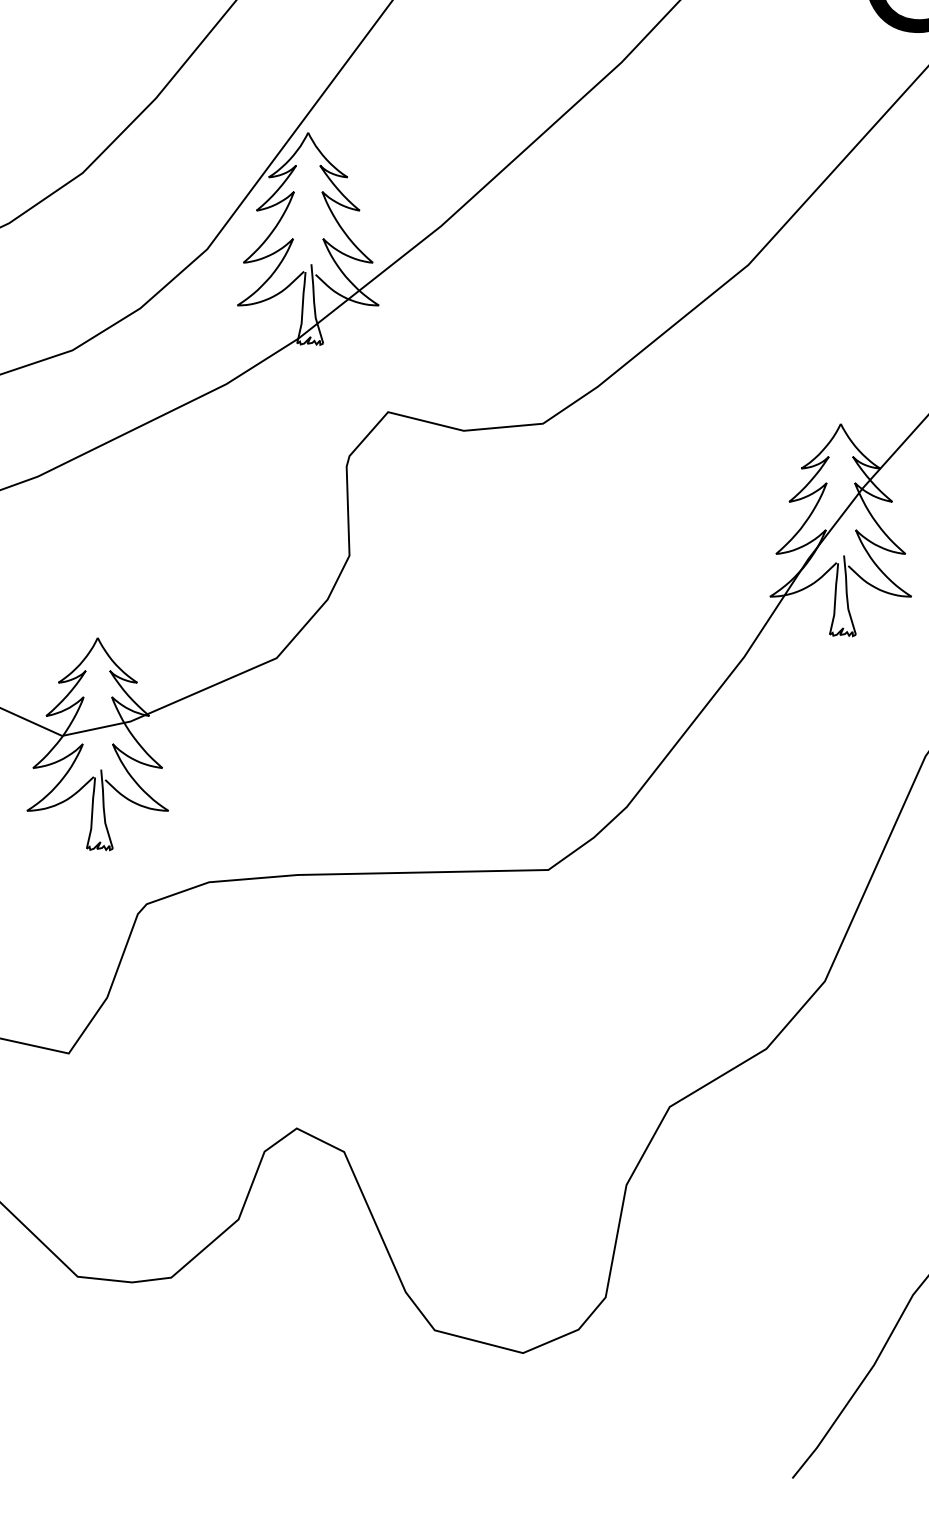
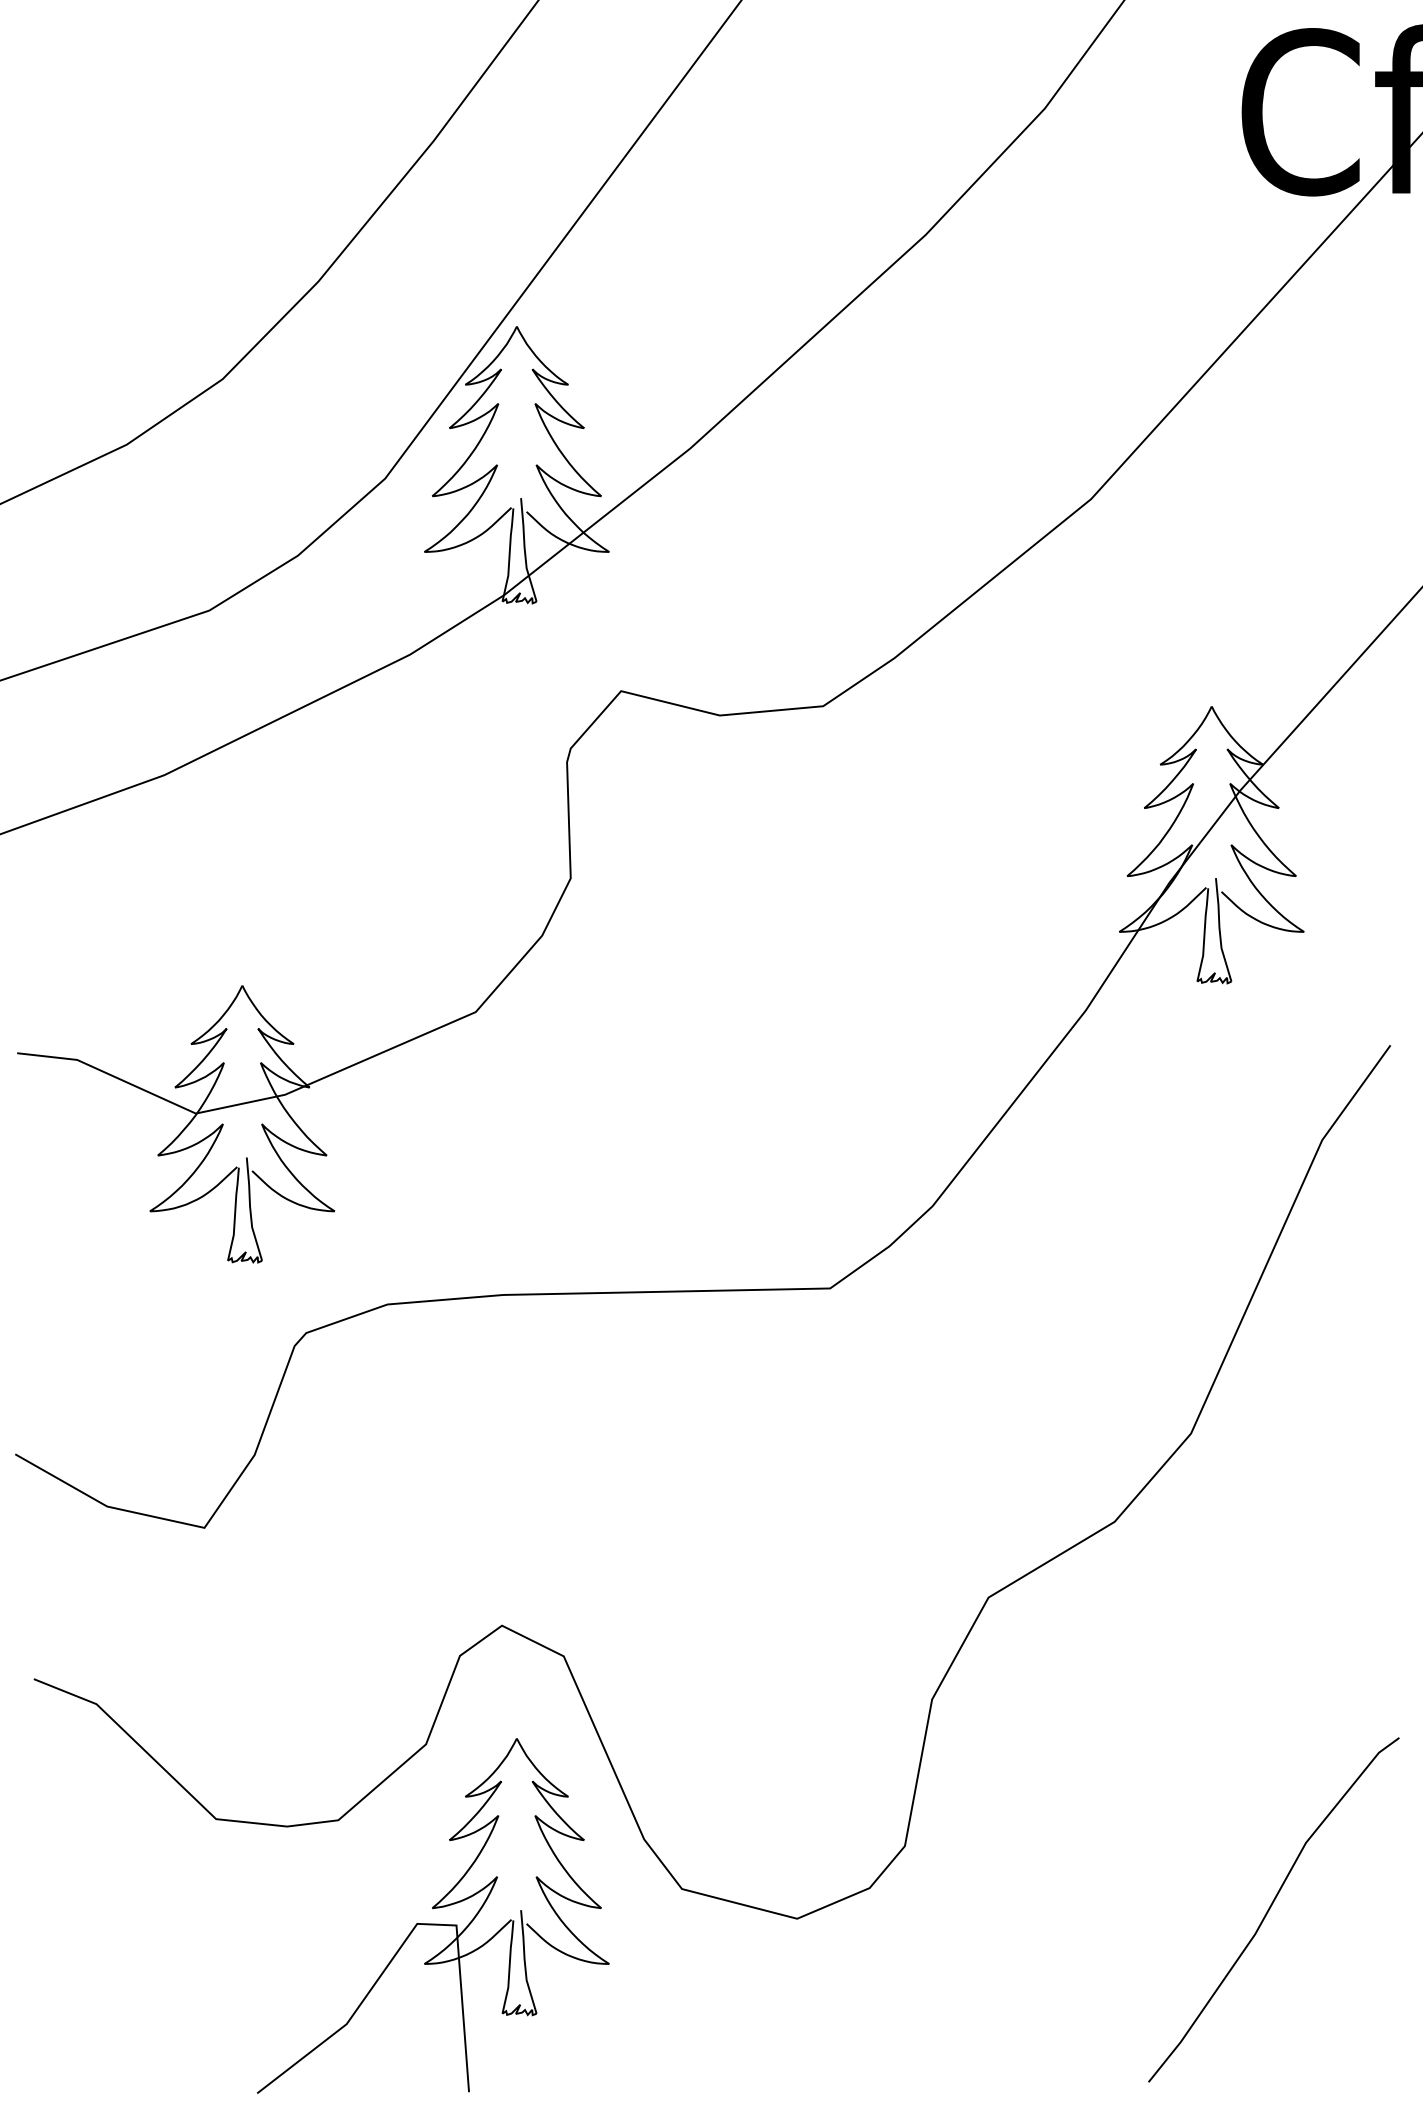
part: (243, 1346) -> (432, 1909), added

